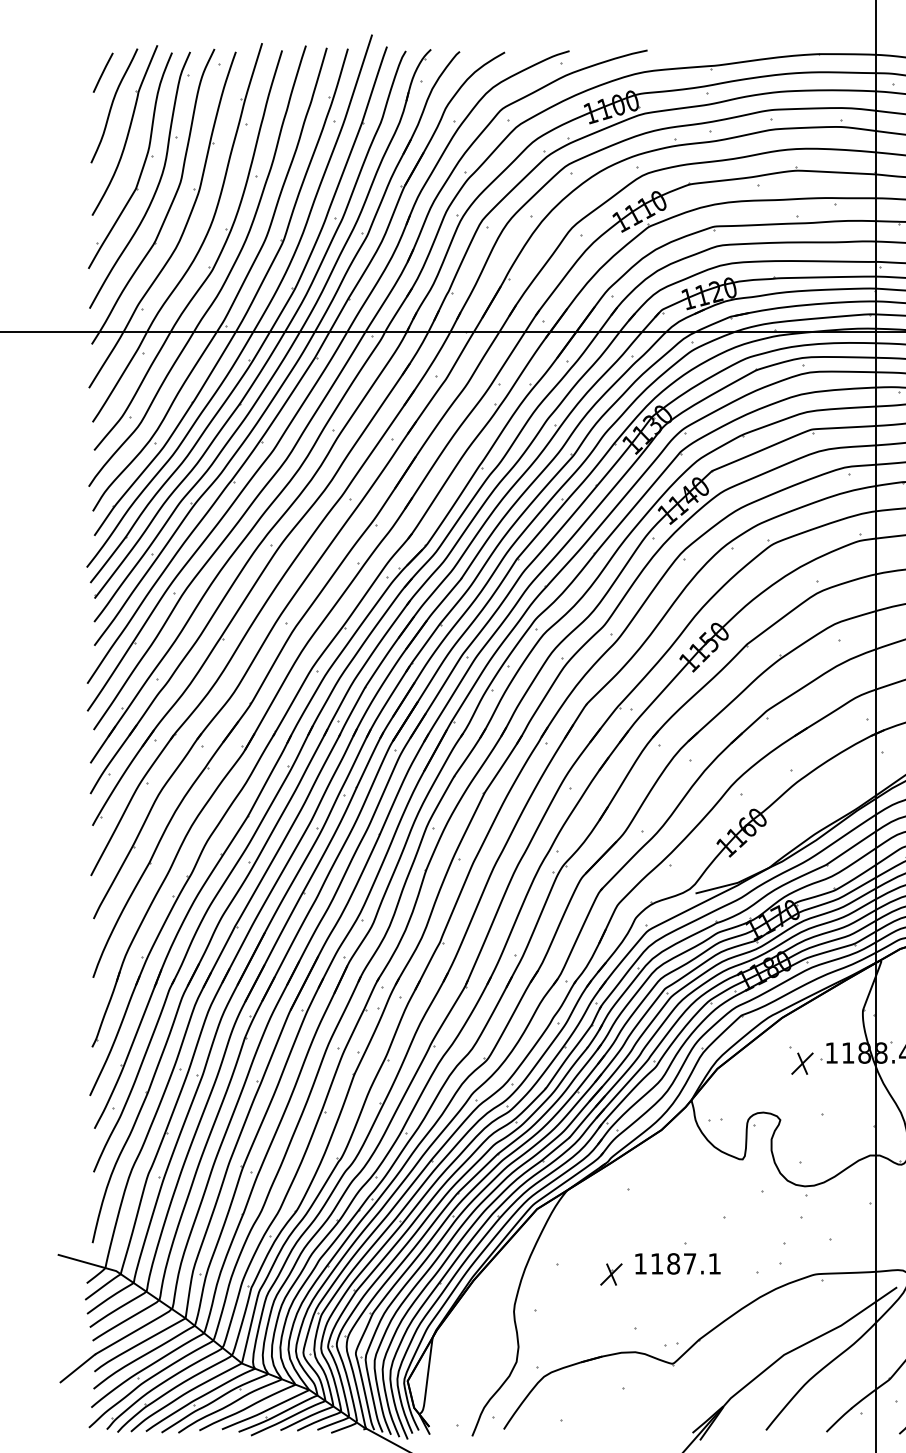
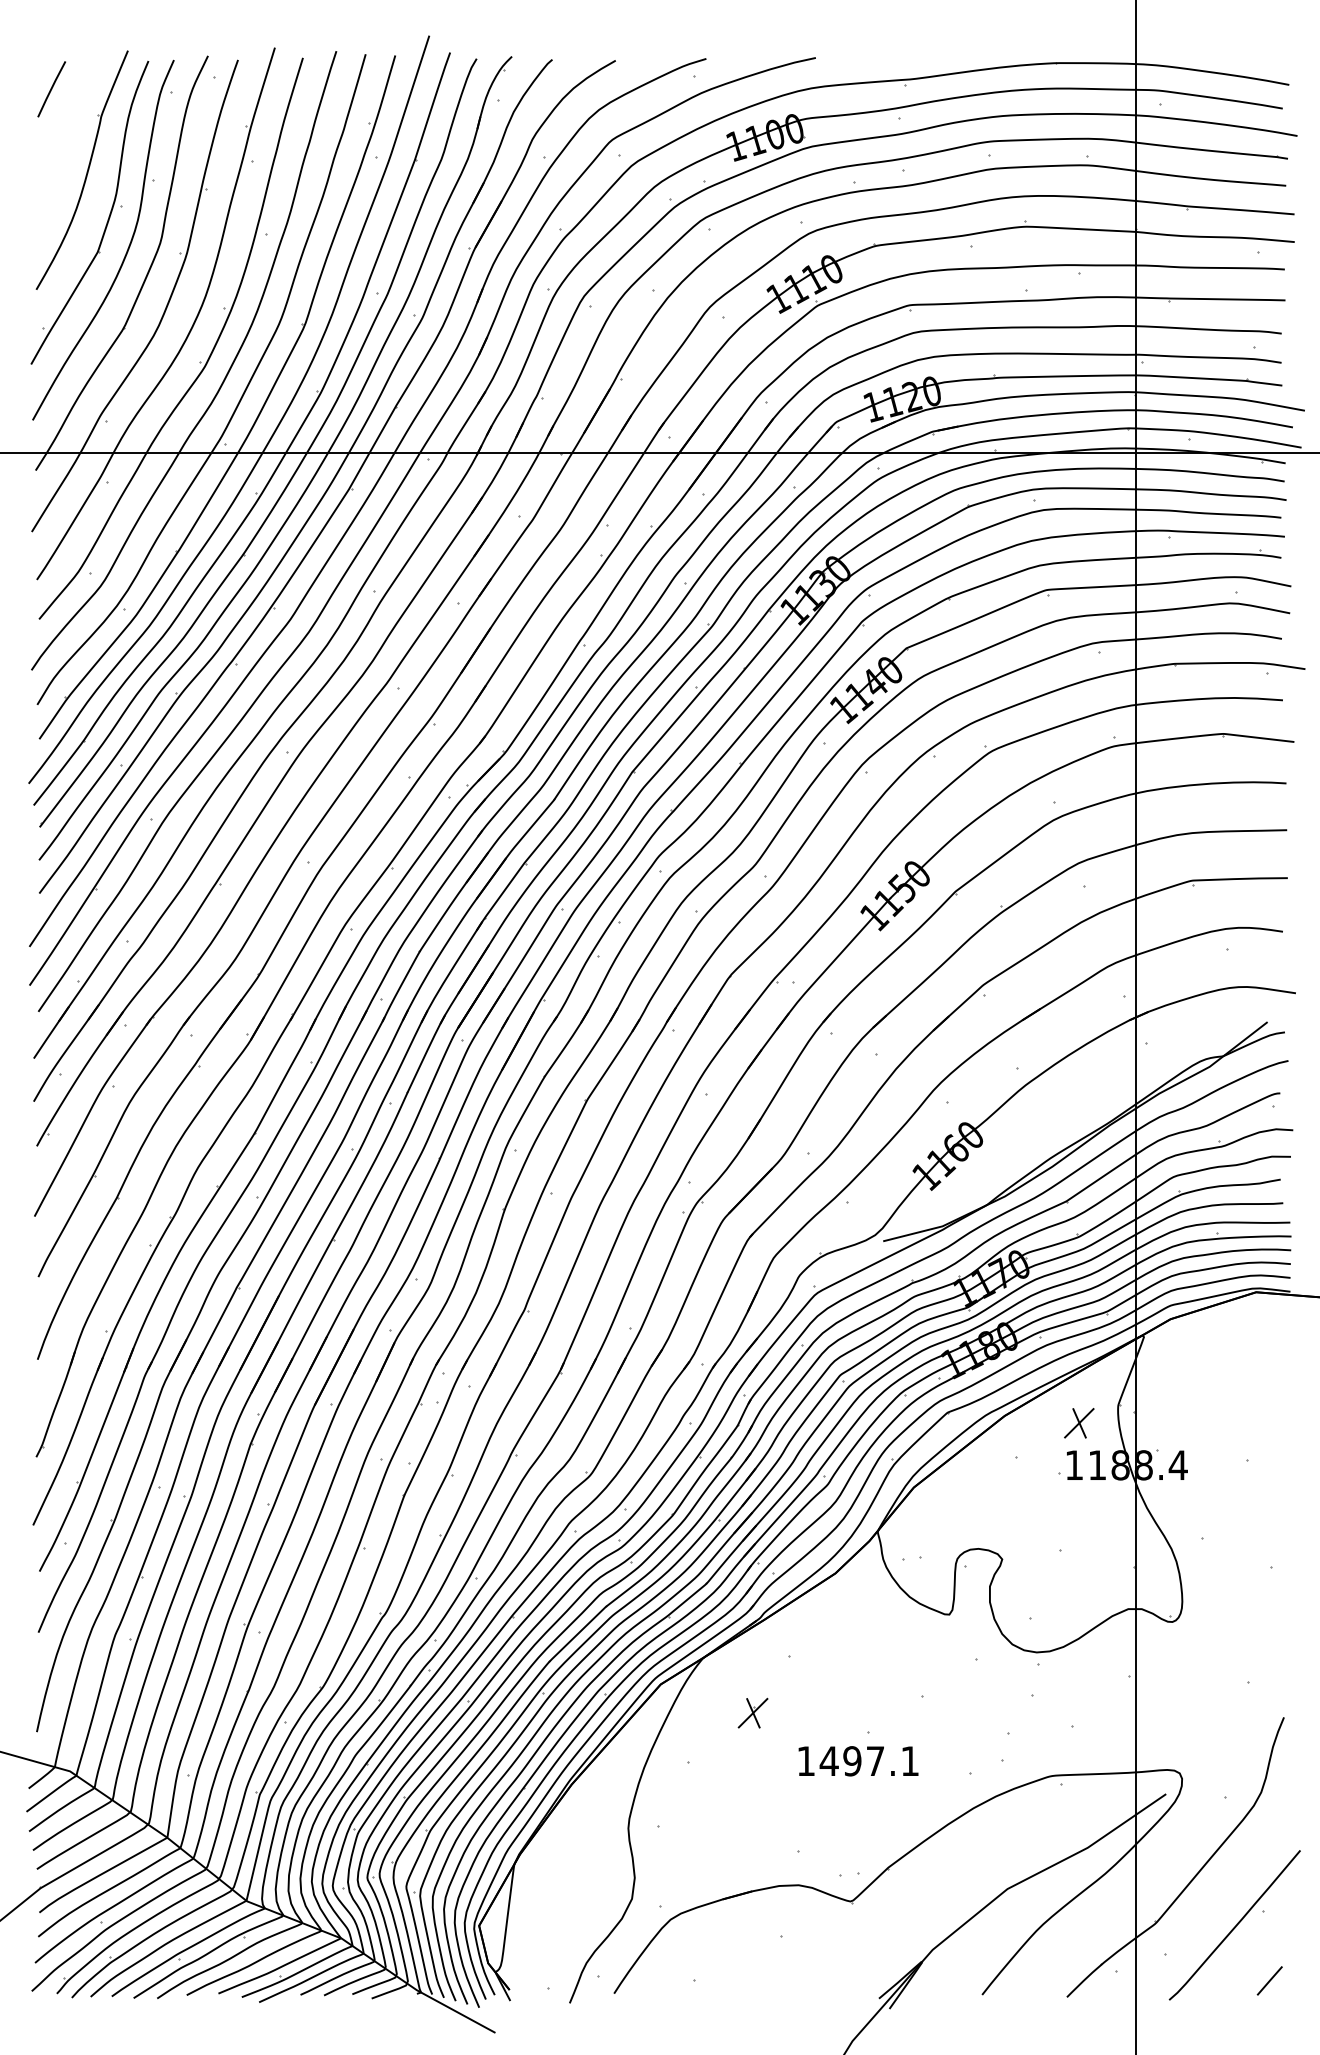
curve: (113, 104) -> (65, 133), removed
part: (802, 1063) -> (1079, 1423), moved
text: (665, 1264) -> (840, 1761), 1187.1 -> 1497.1
part: (610, 1274) -> (752, 1712), moved

